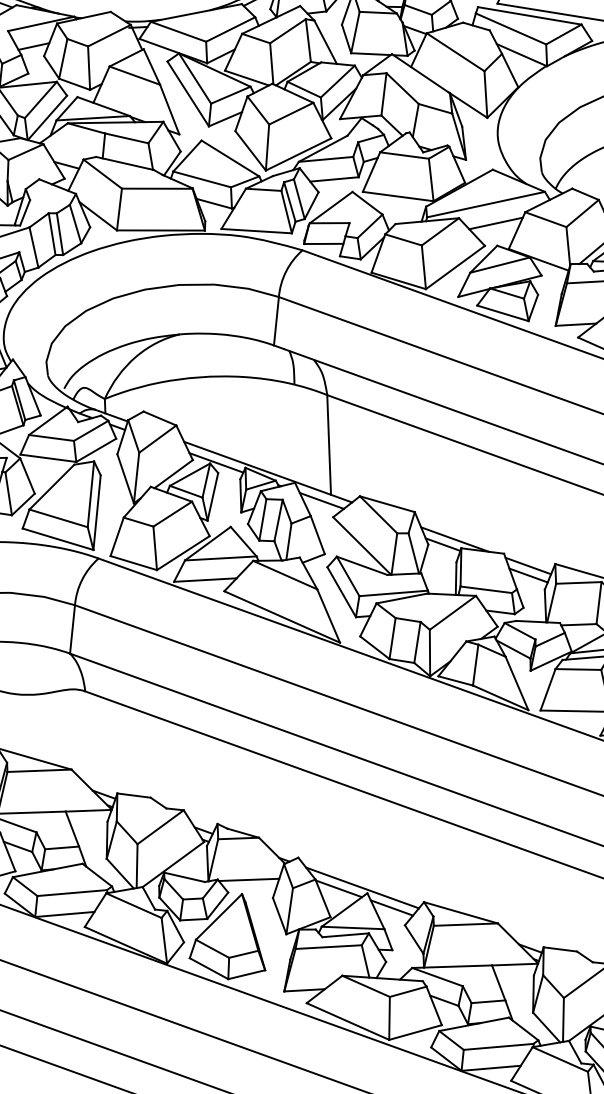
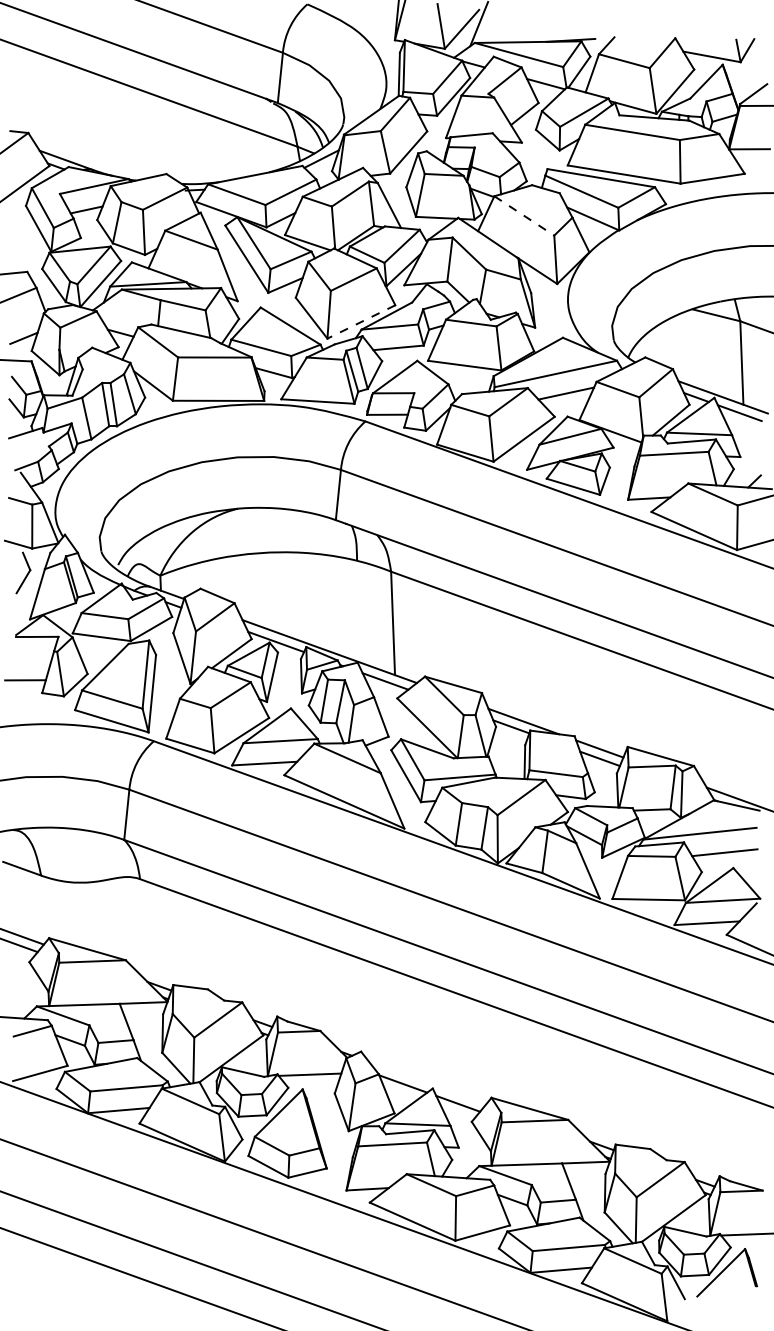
line: (455, 51) -> (524, 215), solid -> dashed
line: (298, 154) -> (361, 321), solid -> dashed
line: (362, 887) -> (427, 1082), removed

